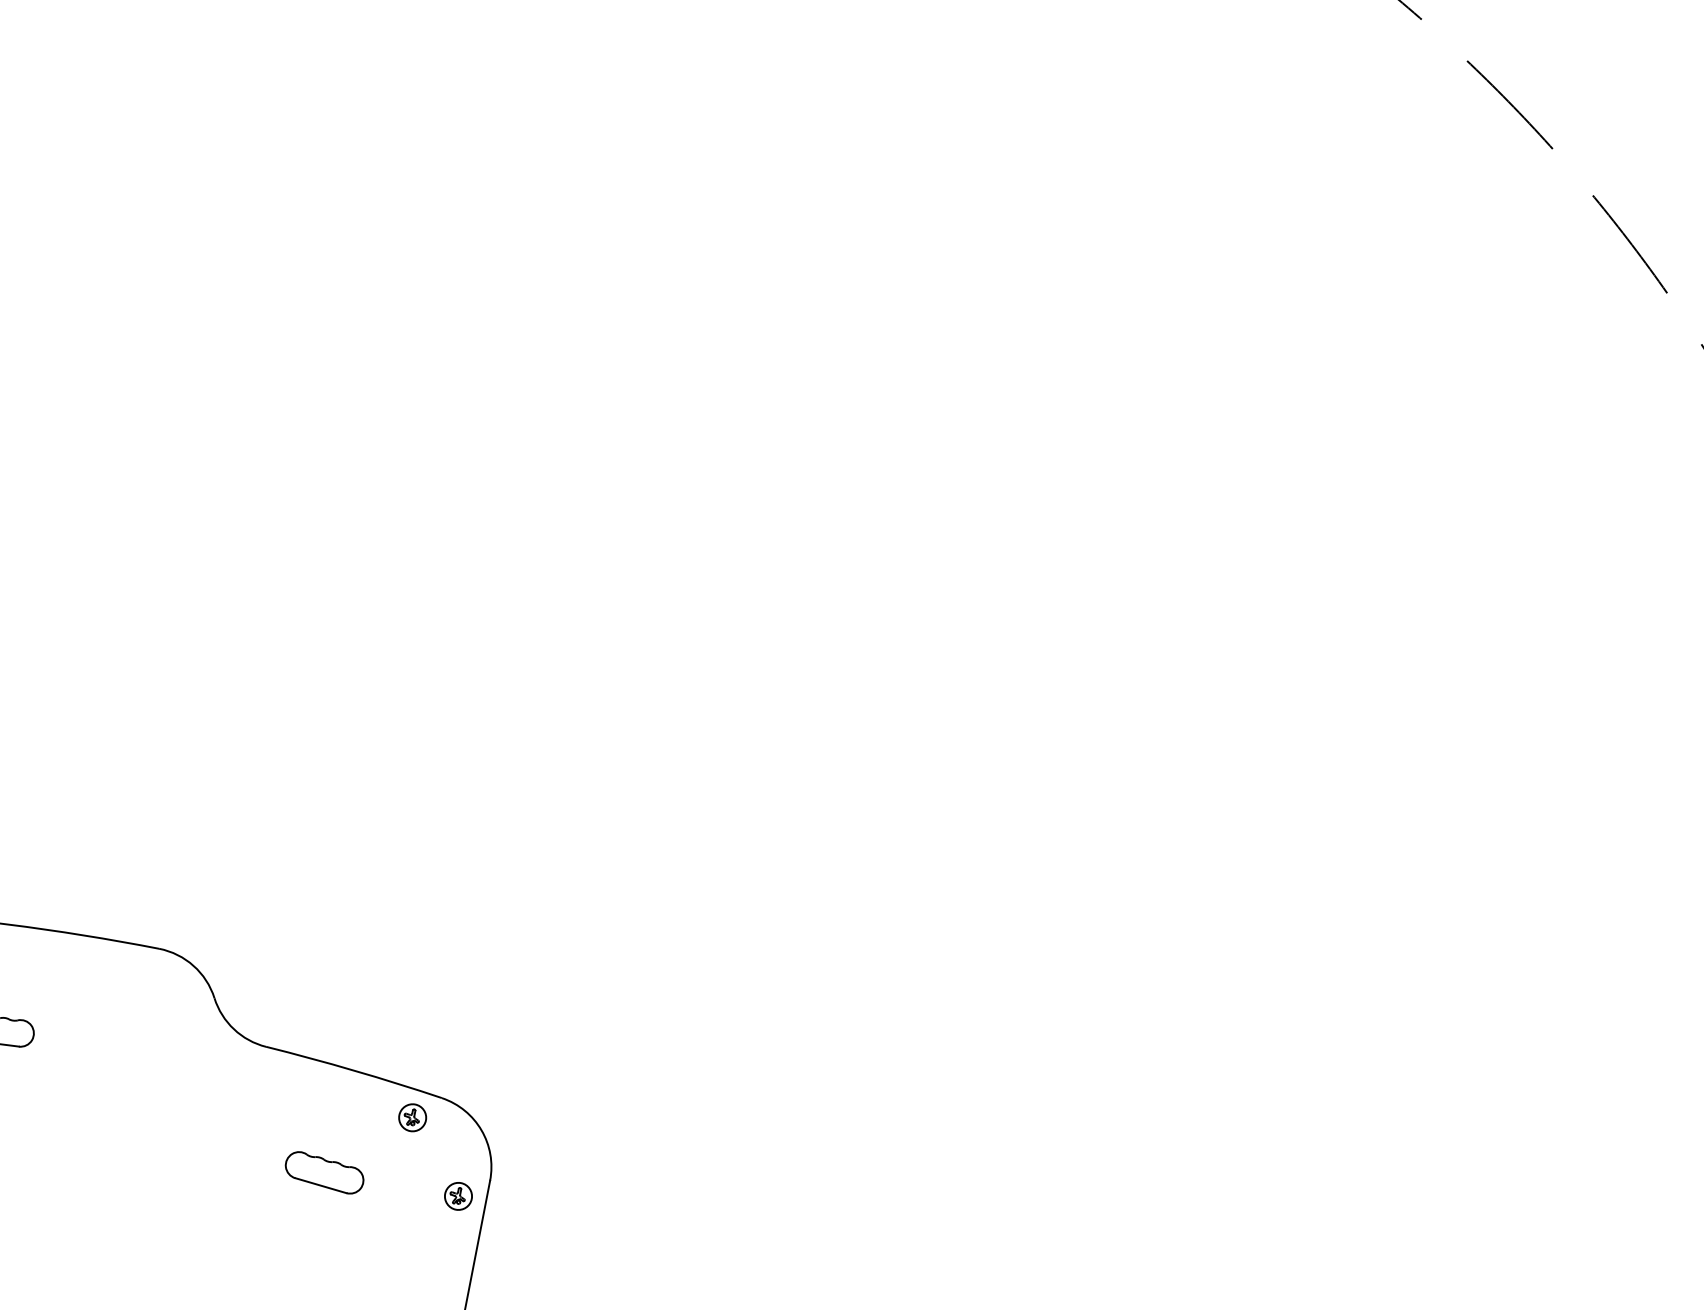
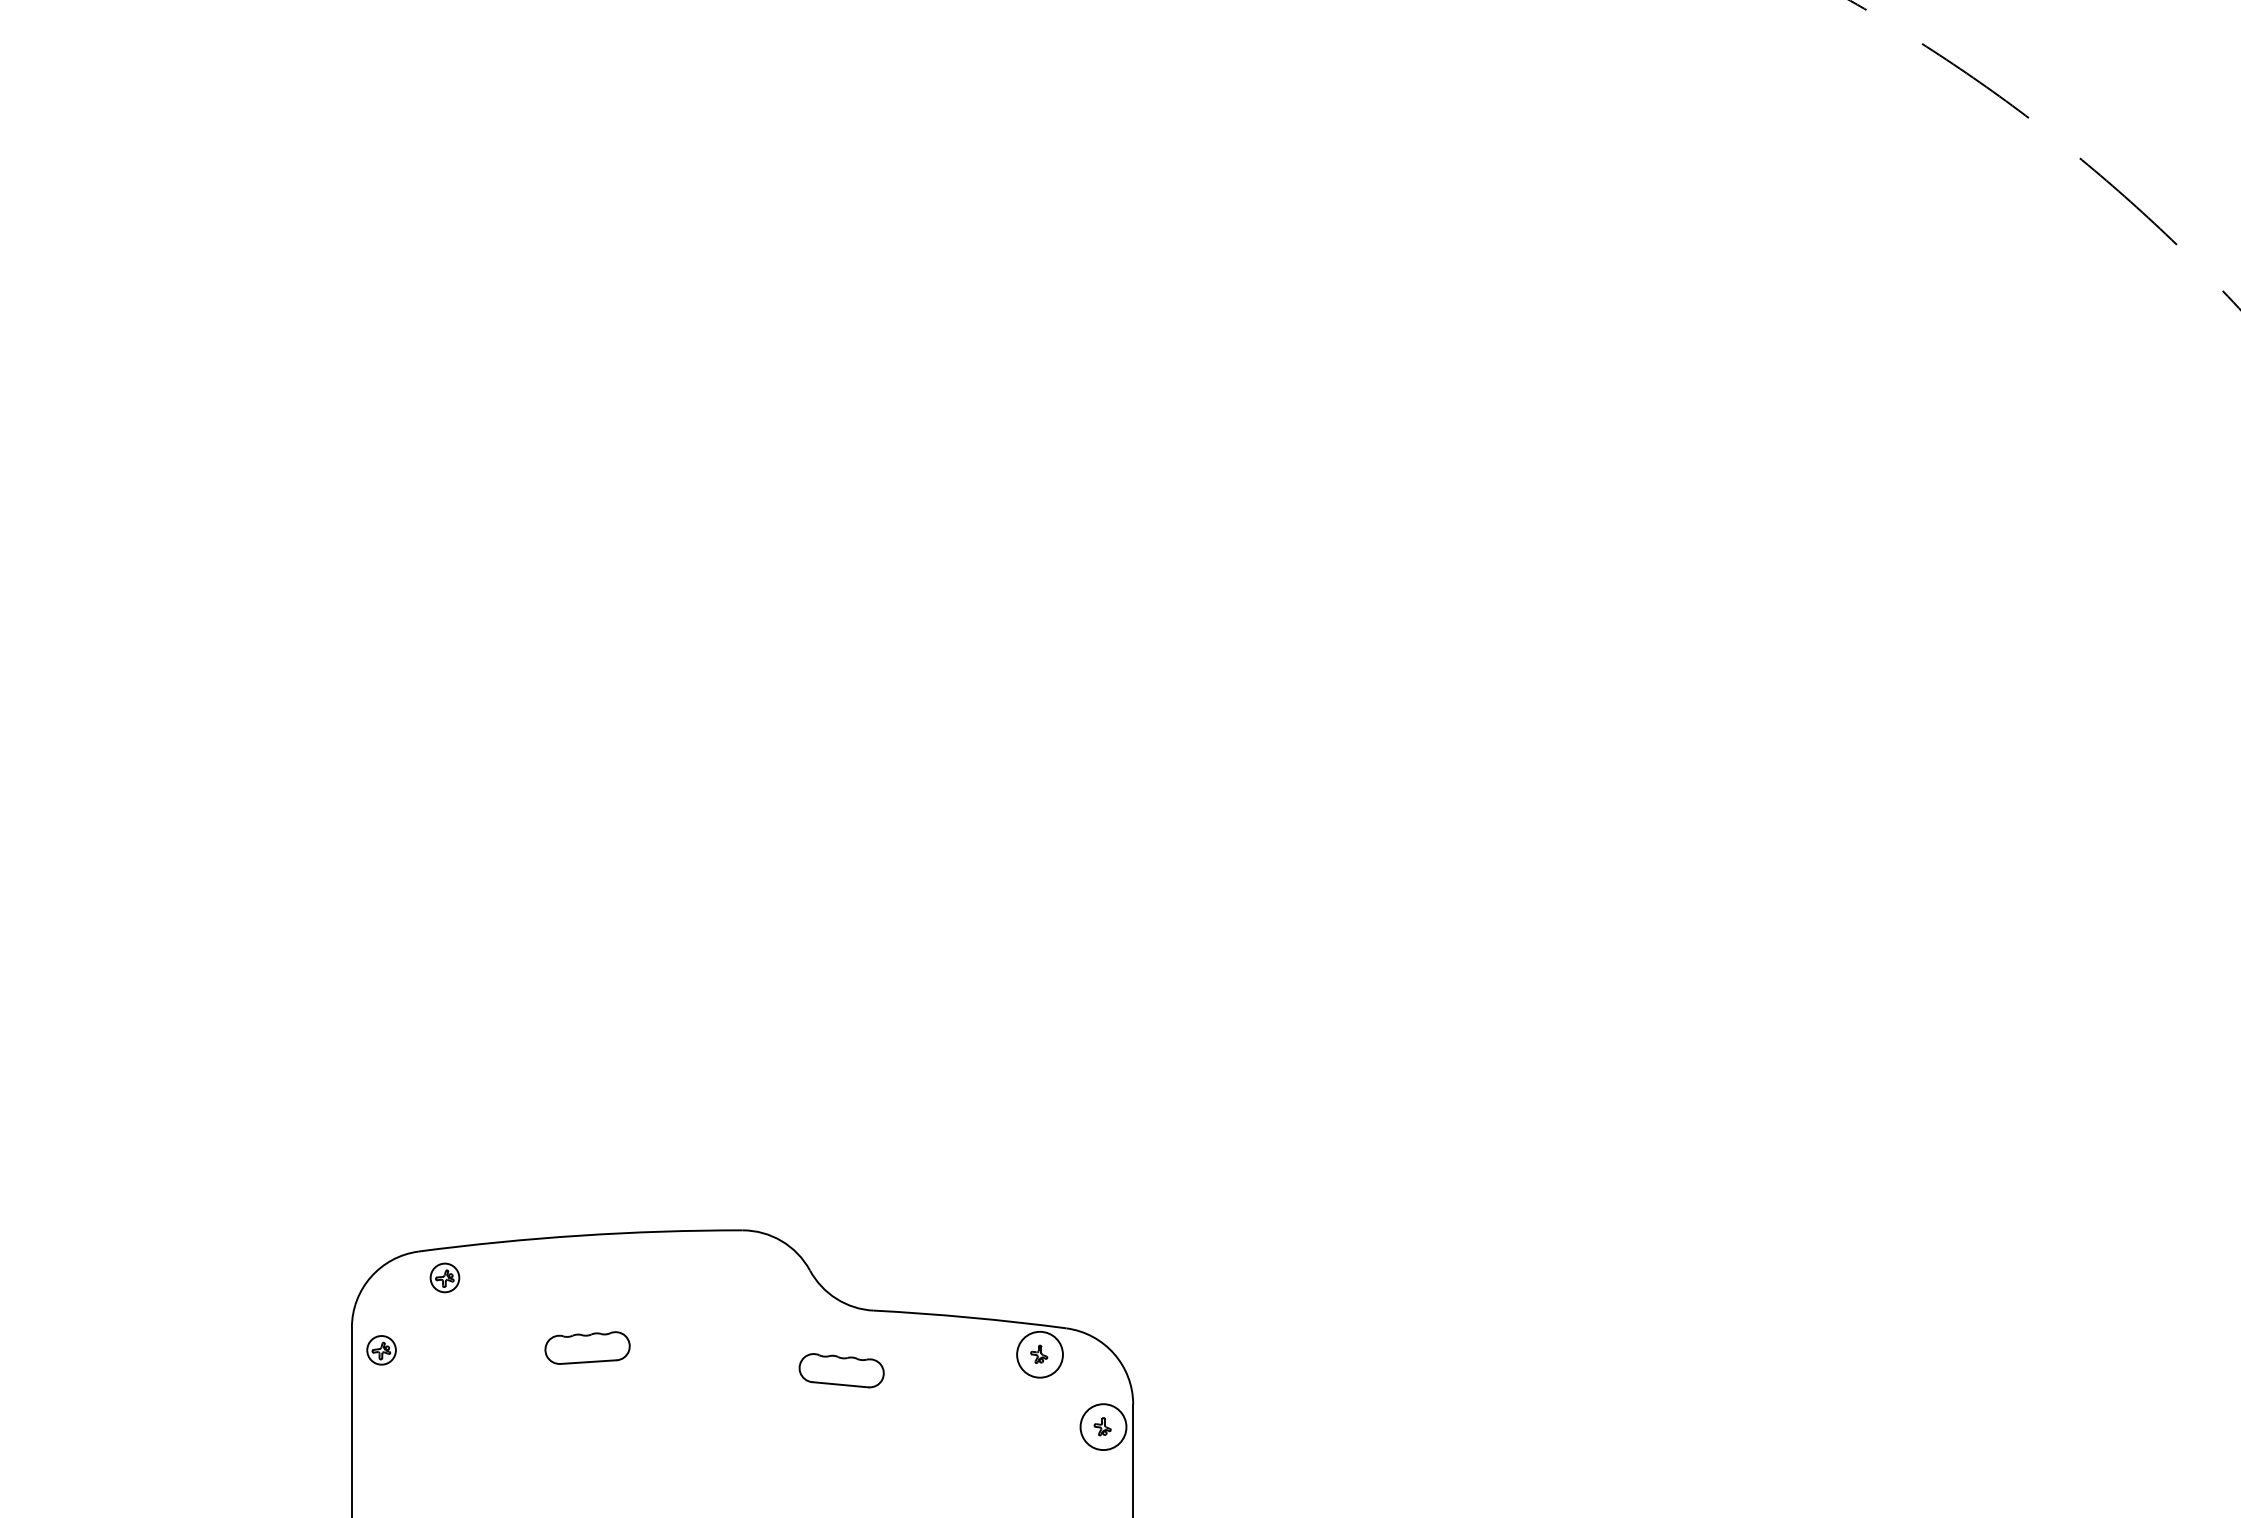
circle: (412, 1117) -> (1039, 1354), size x1.6
part: (324, 1172) -> (841, 1370), moved
circle: (458, 1195) -> (1103, 1426), size x1.6

